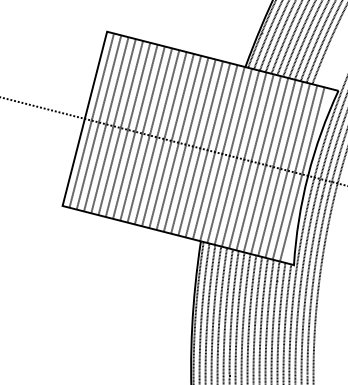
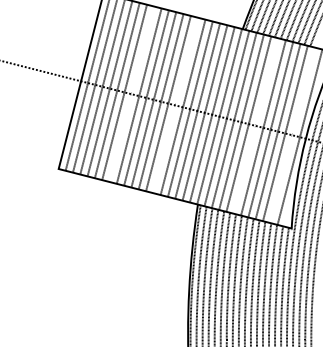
line: (135, 131) -> (132, 94), removed
line: (178, 142) -> (175, 105), removed
line: (258, 163) -> (255, 126), removed
line: (294, 172) -> (292, 135), removed

